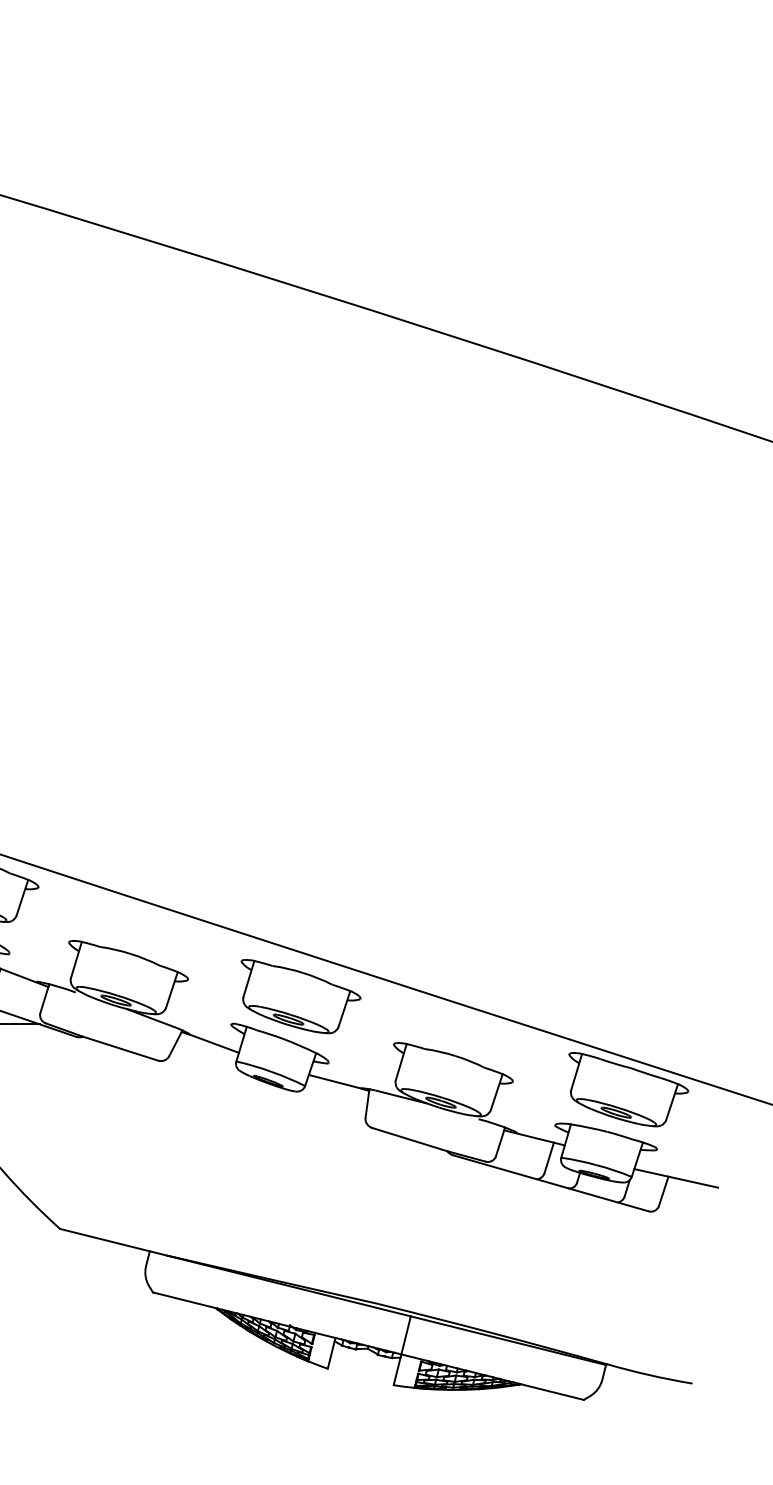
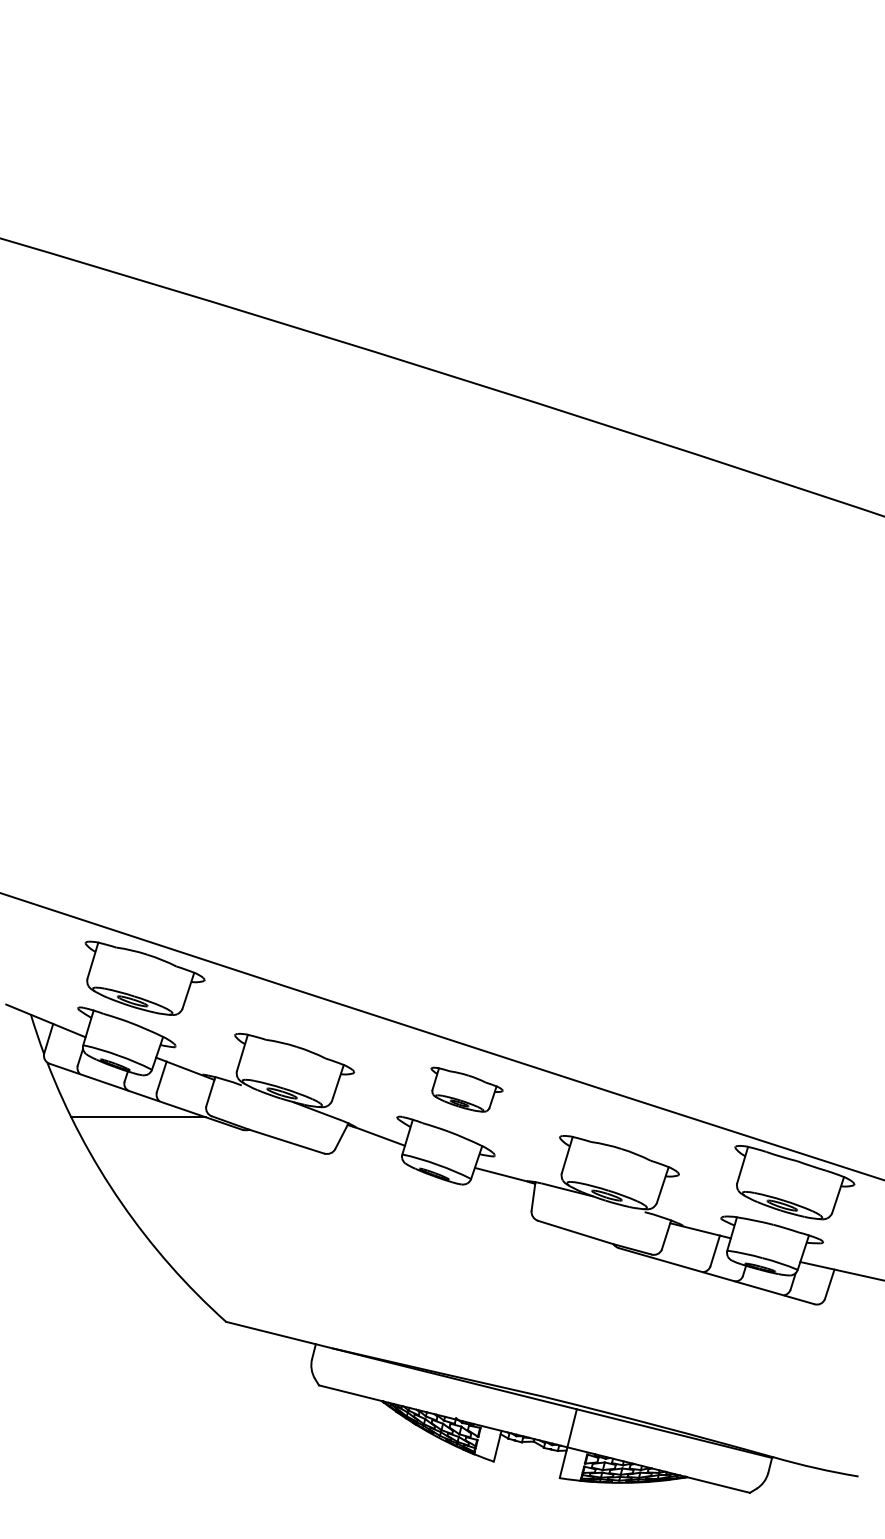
part: (300, 996) -> (466, 1089), size x0.6

